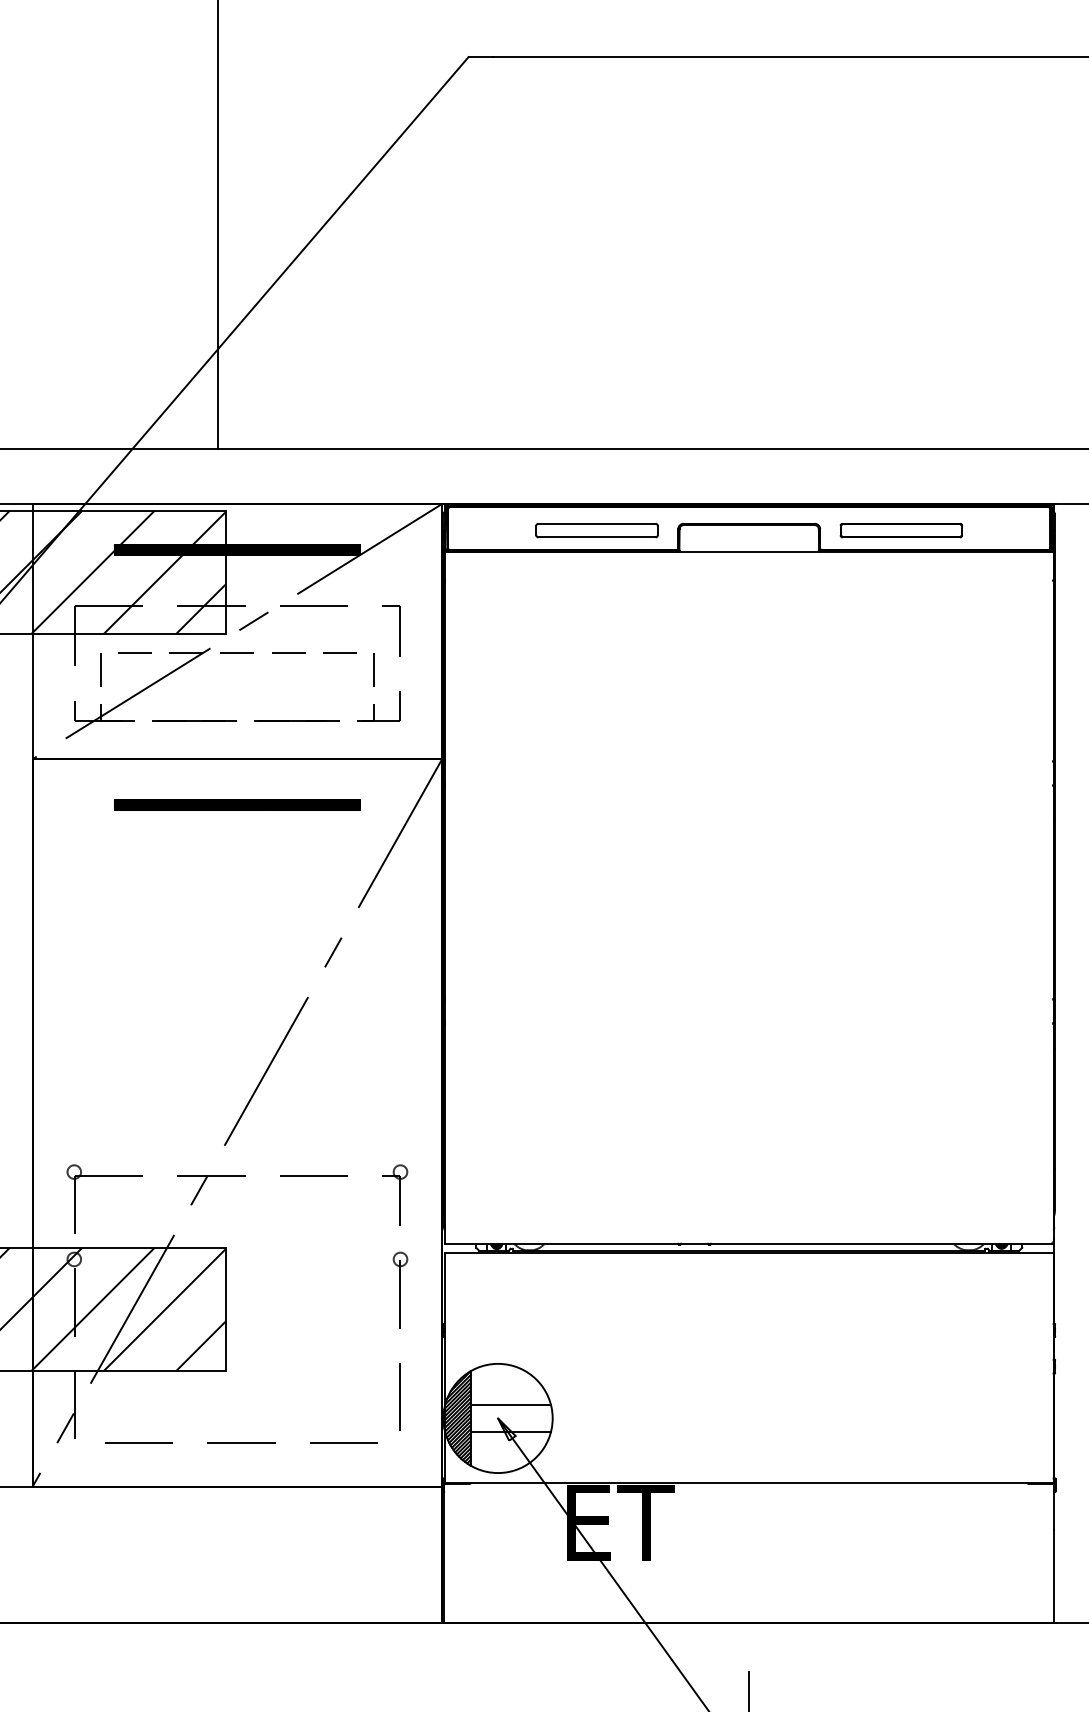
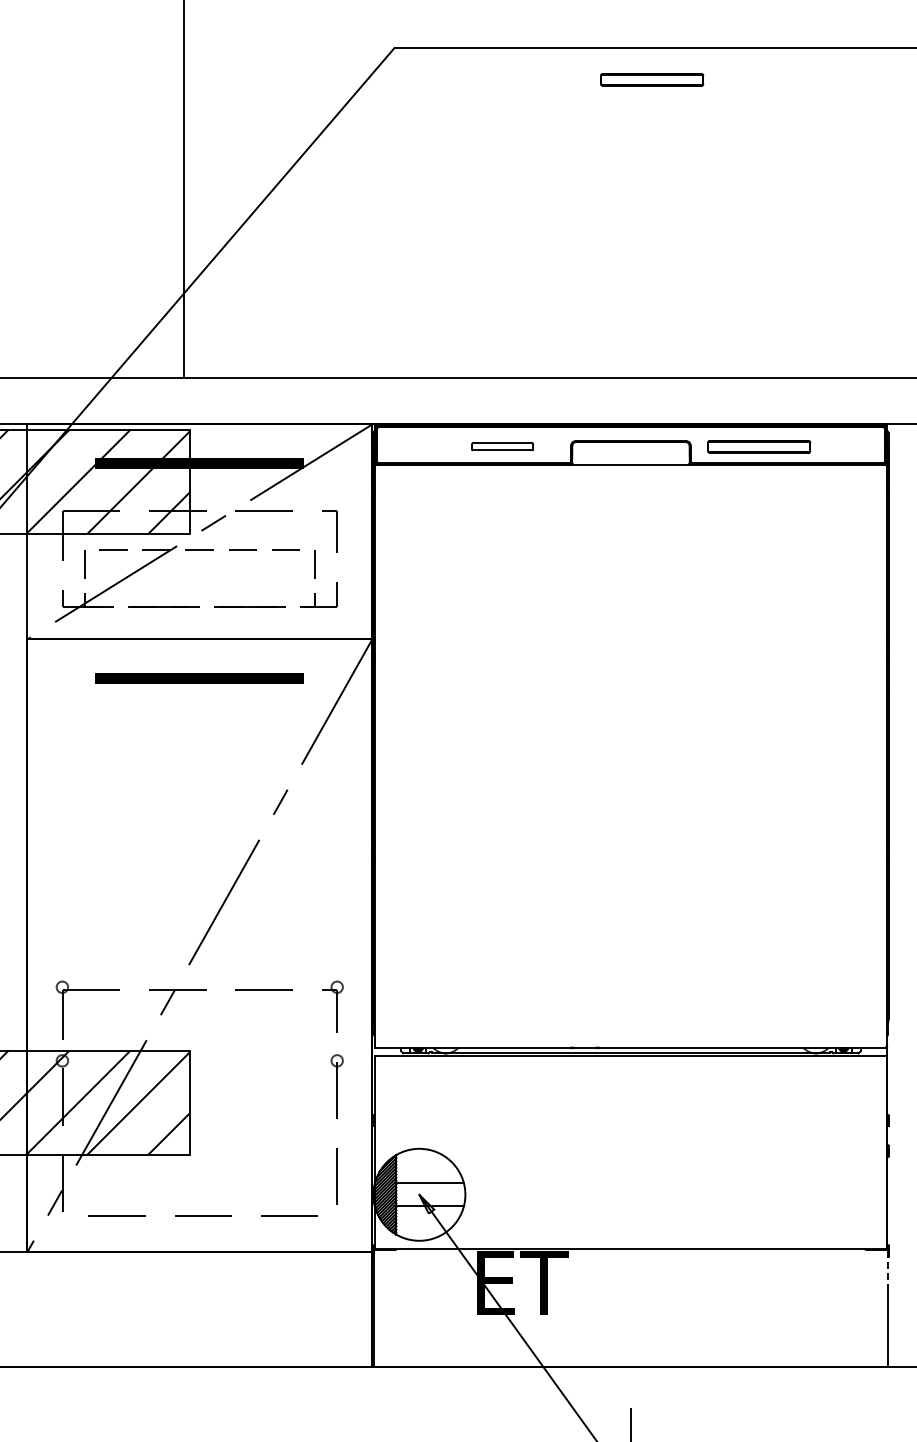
part: (774, 94) -> (652, 79), added
part: (596, 530) -> (502, 446), size x0.6
line: (1053, 1508) -> (887, 1270), solid -> dashed

